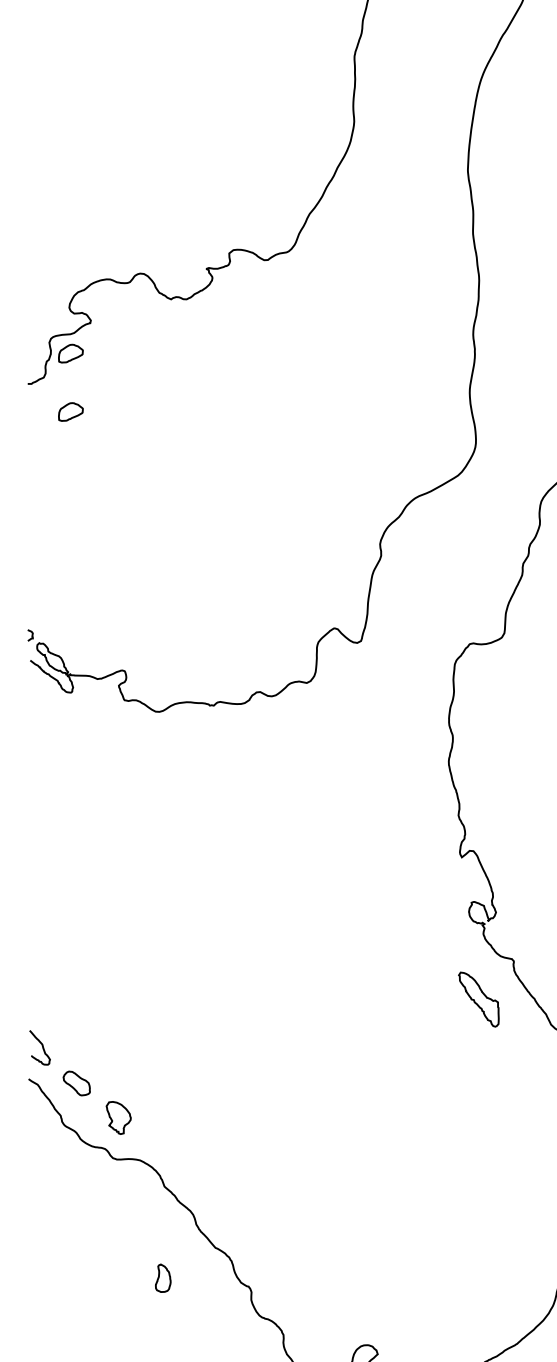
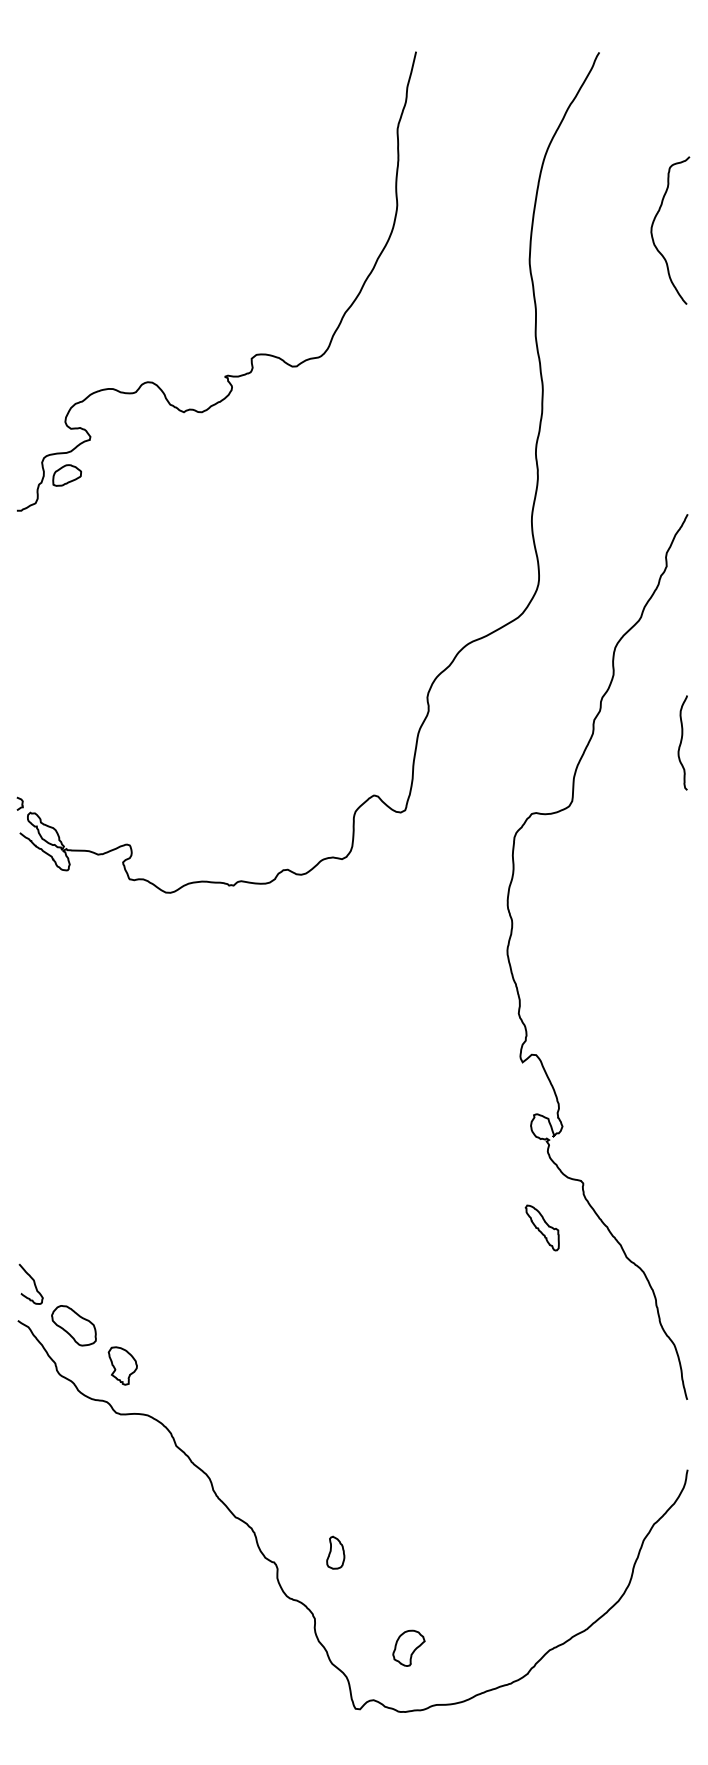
part: (70, 412) -> (66, 543), removed
part: (478, 999) -> (541, 1227), size x0.71
part: (76, 1083) -> (73, 1325), size x1.43
part: (163, 1278) -> (335, 1552), moved

